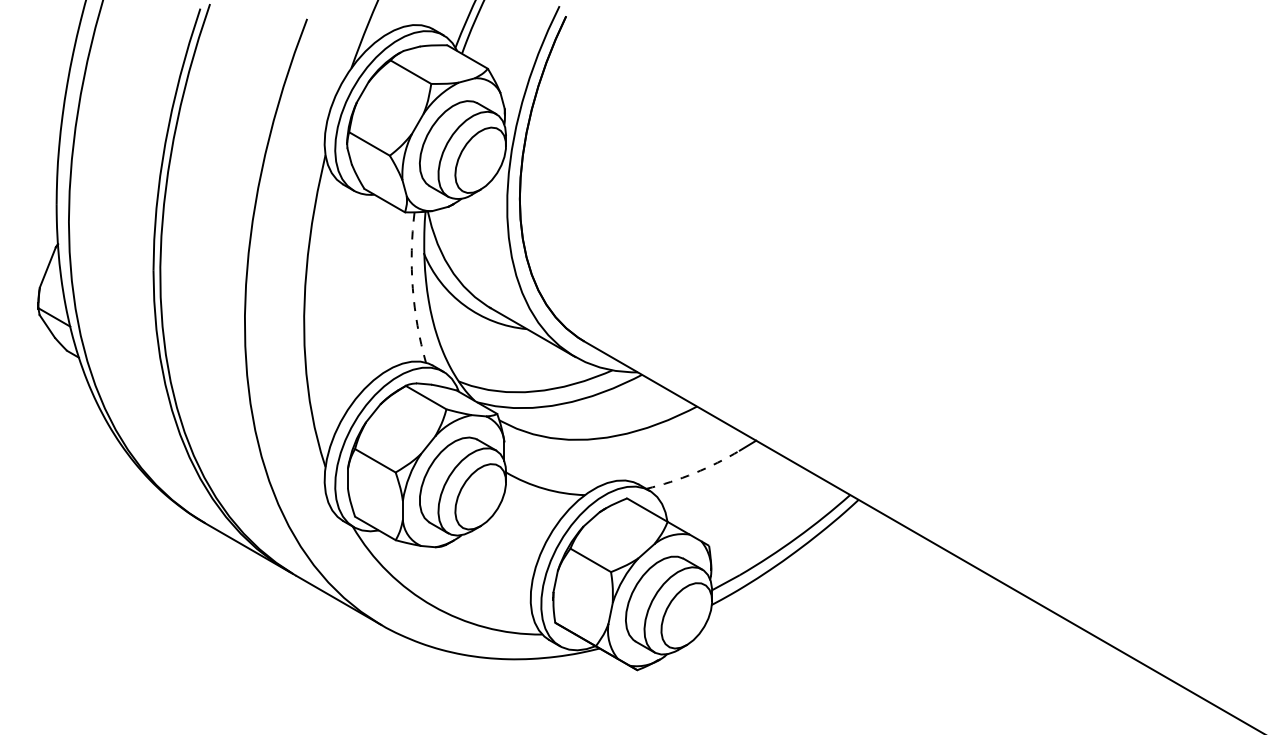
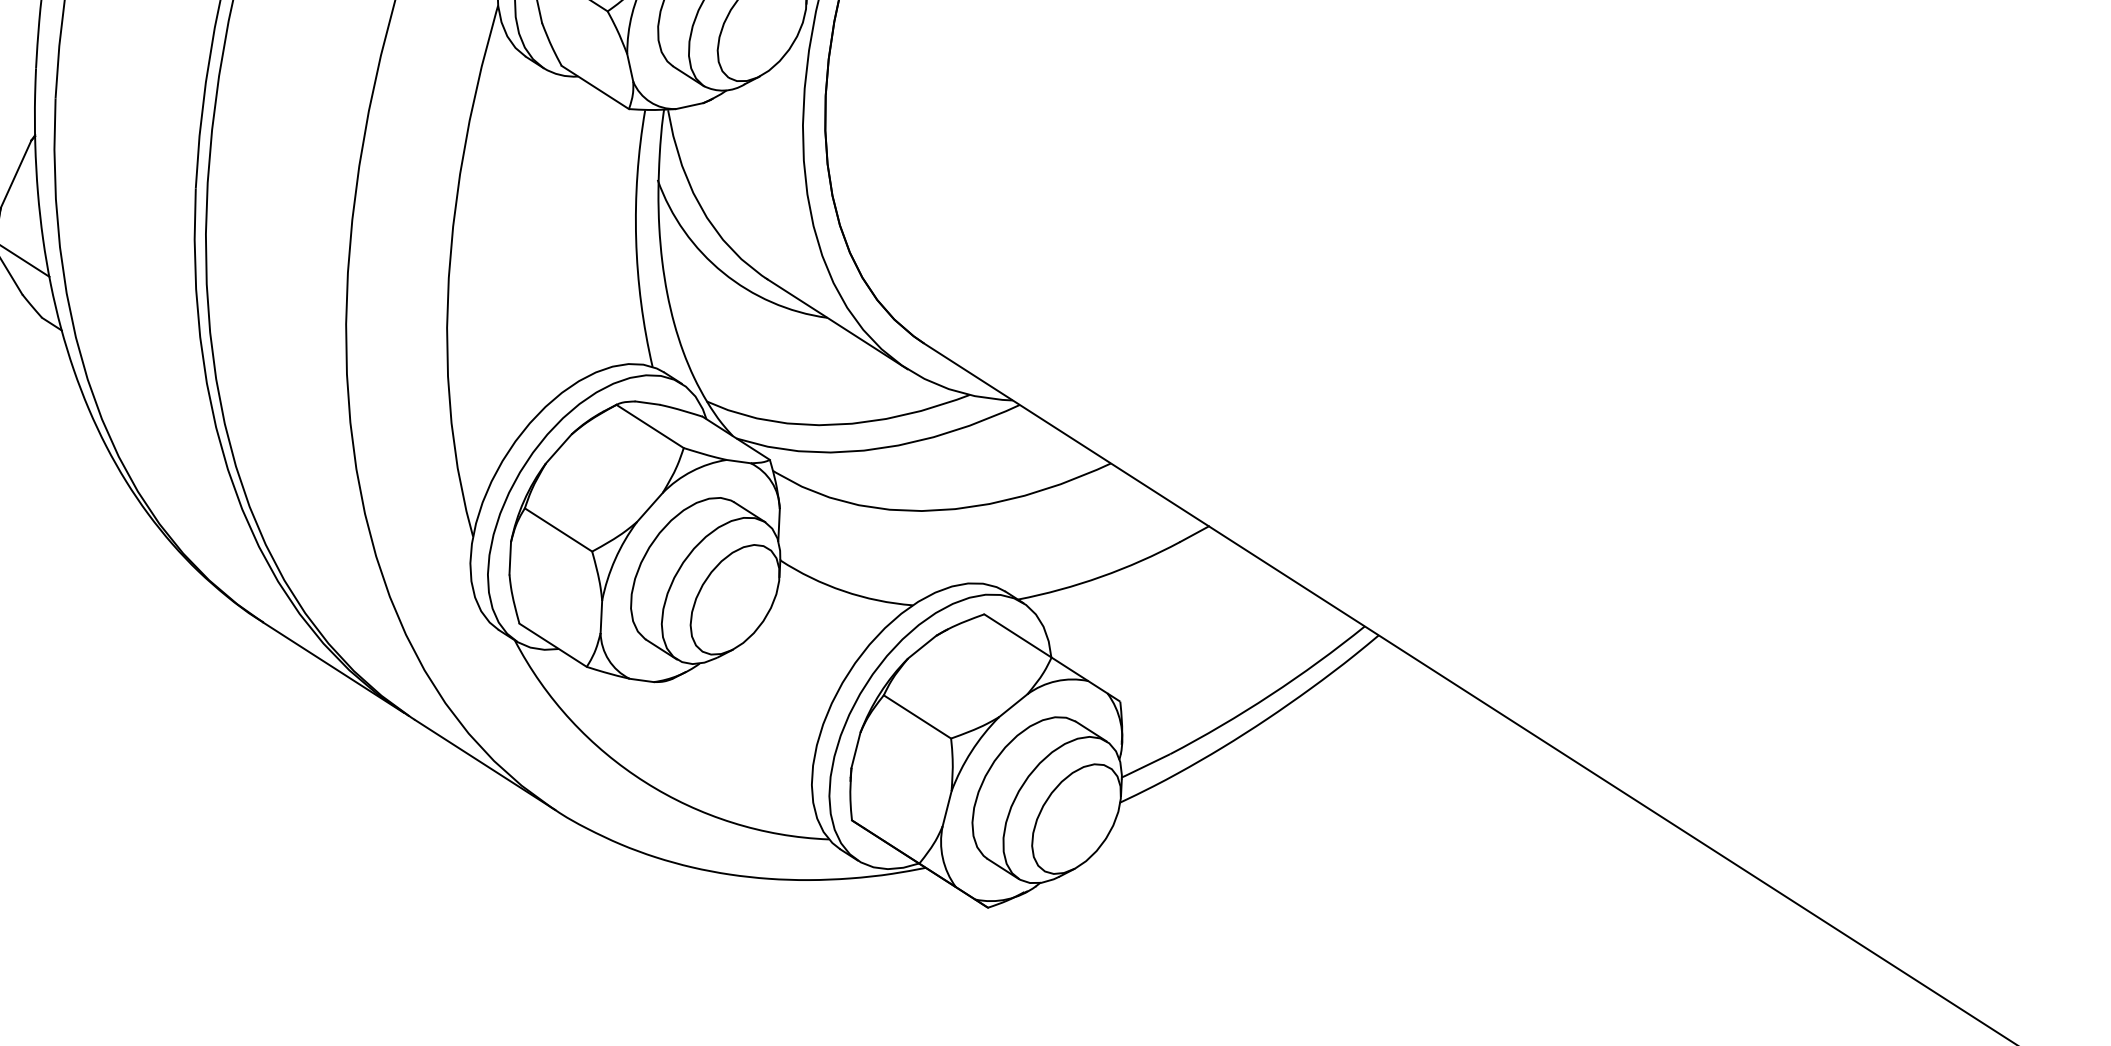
arc: (412, 288) -> (635, 239), dashed -> solid
arc: (694, 473) -> (1101, 577), dashed -> solid

